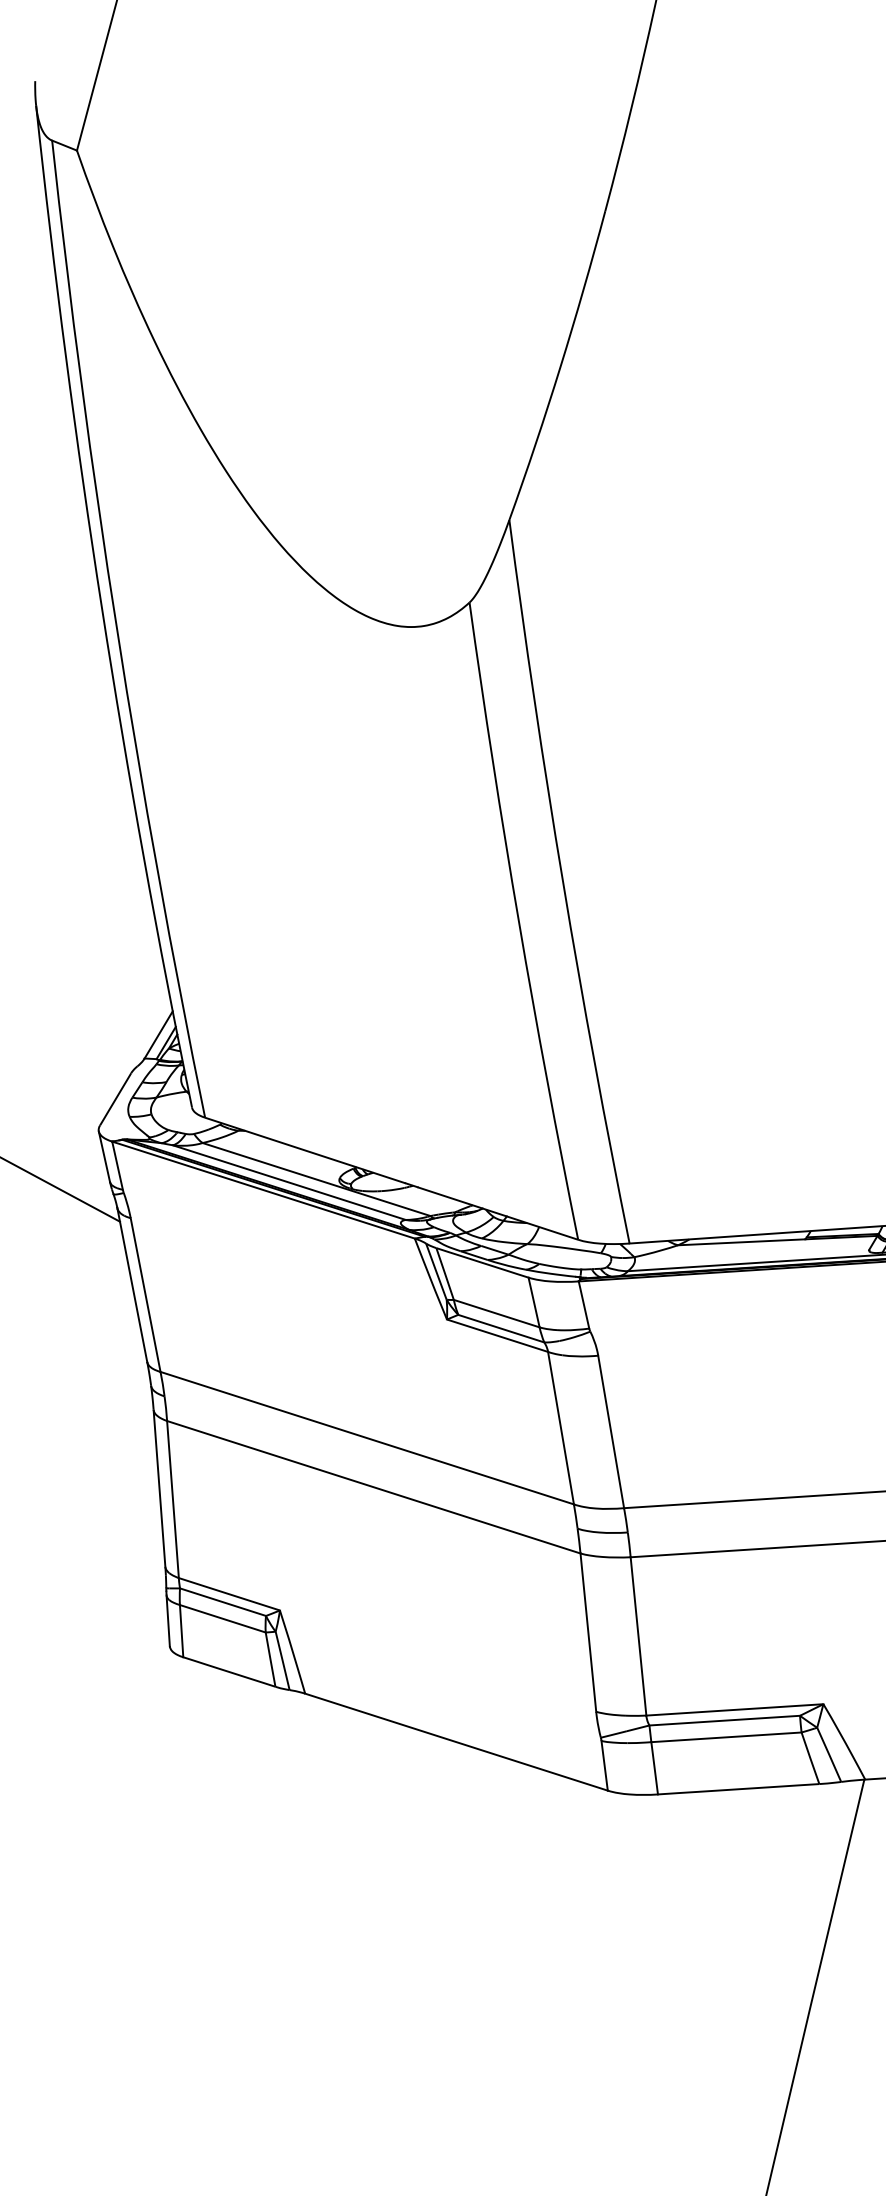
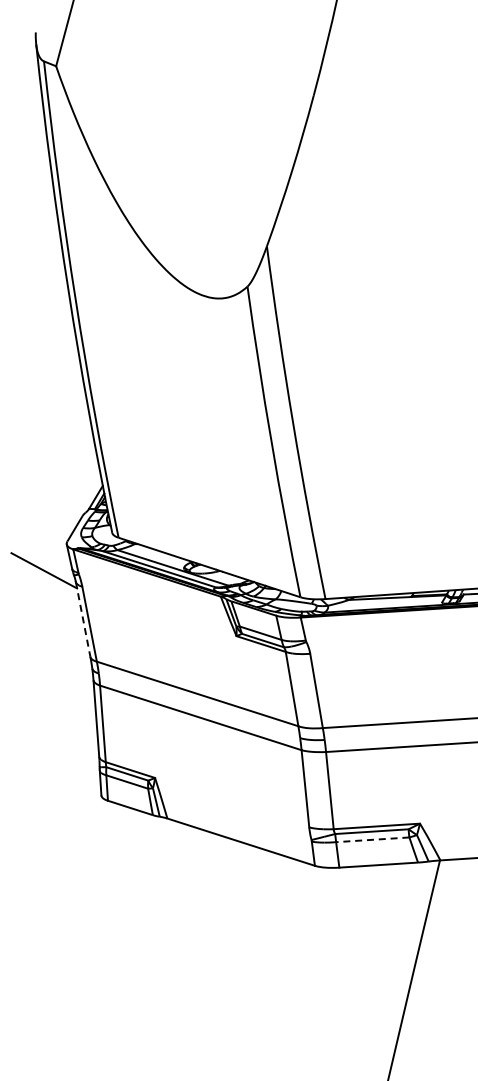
line: (133, 1285) -> (83, 619), solid -> dashed
line: (725, 1736) -> (372, 839), solid -> dashed

